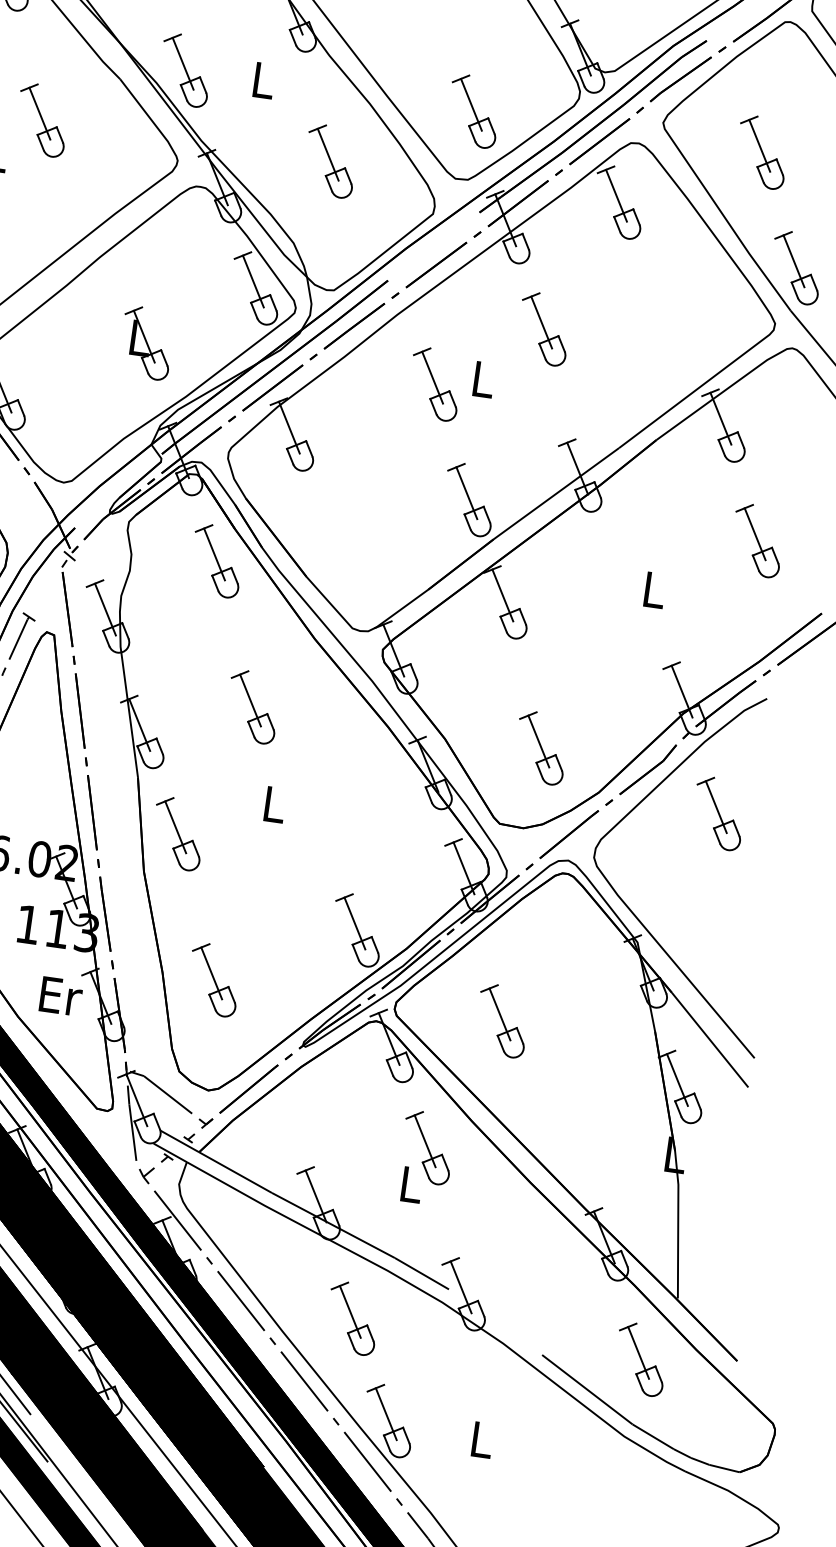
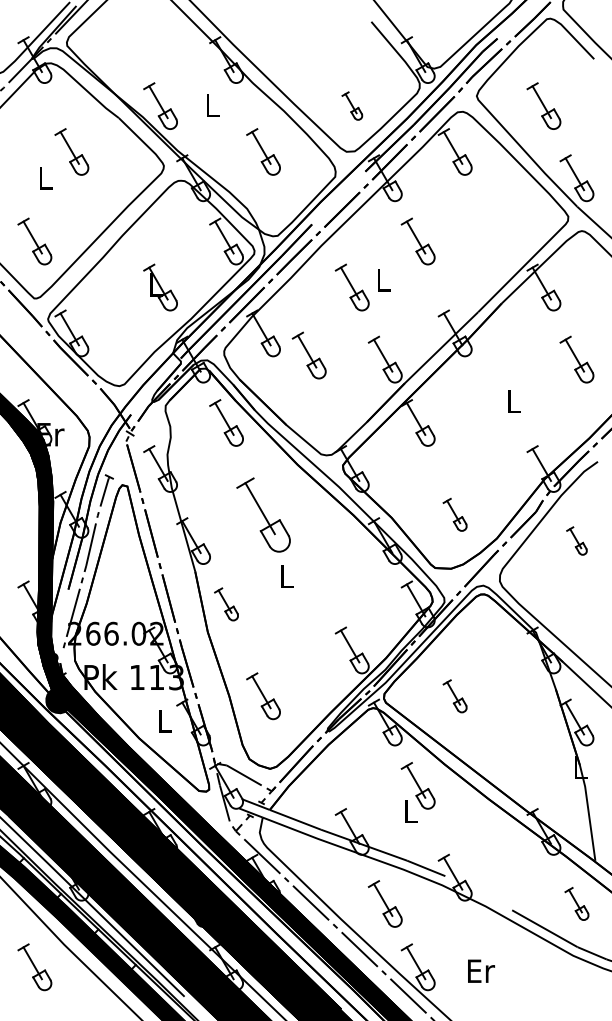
part: (474, 110) -> (352, 105), size x0.6
part: (354, 476) -> (308, 355), added
part: (252, 706) -> (263, 514), size x1.6
part: (540, 747) -> (454, 514), size x0.7
part: (718, 812) -> (576, 540), size x0.6
part: (177, 833) -> (226, 604), size x0.7
text: (61, 995) -> (165, 720), Er -> L
part: (501, 1021) -> (454, 696), size x0.7
part: (640, 1358) -> (576, 903), size x0.7
text: (483, 1439) -> (481, 970), L -> Er

